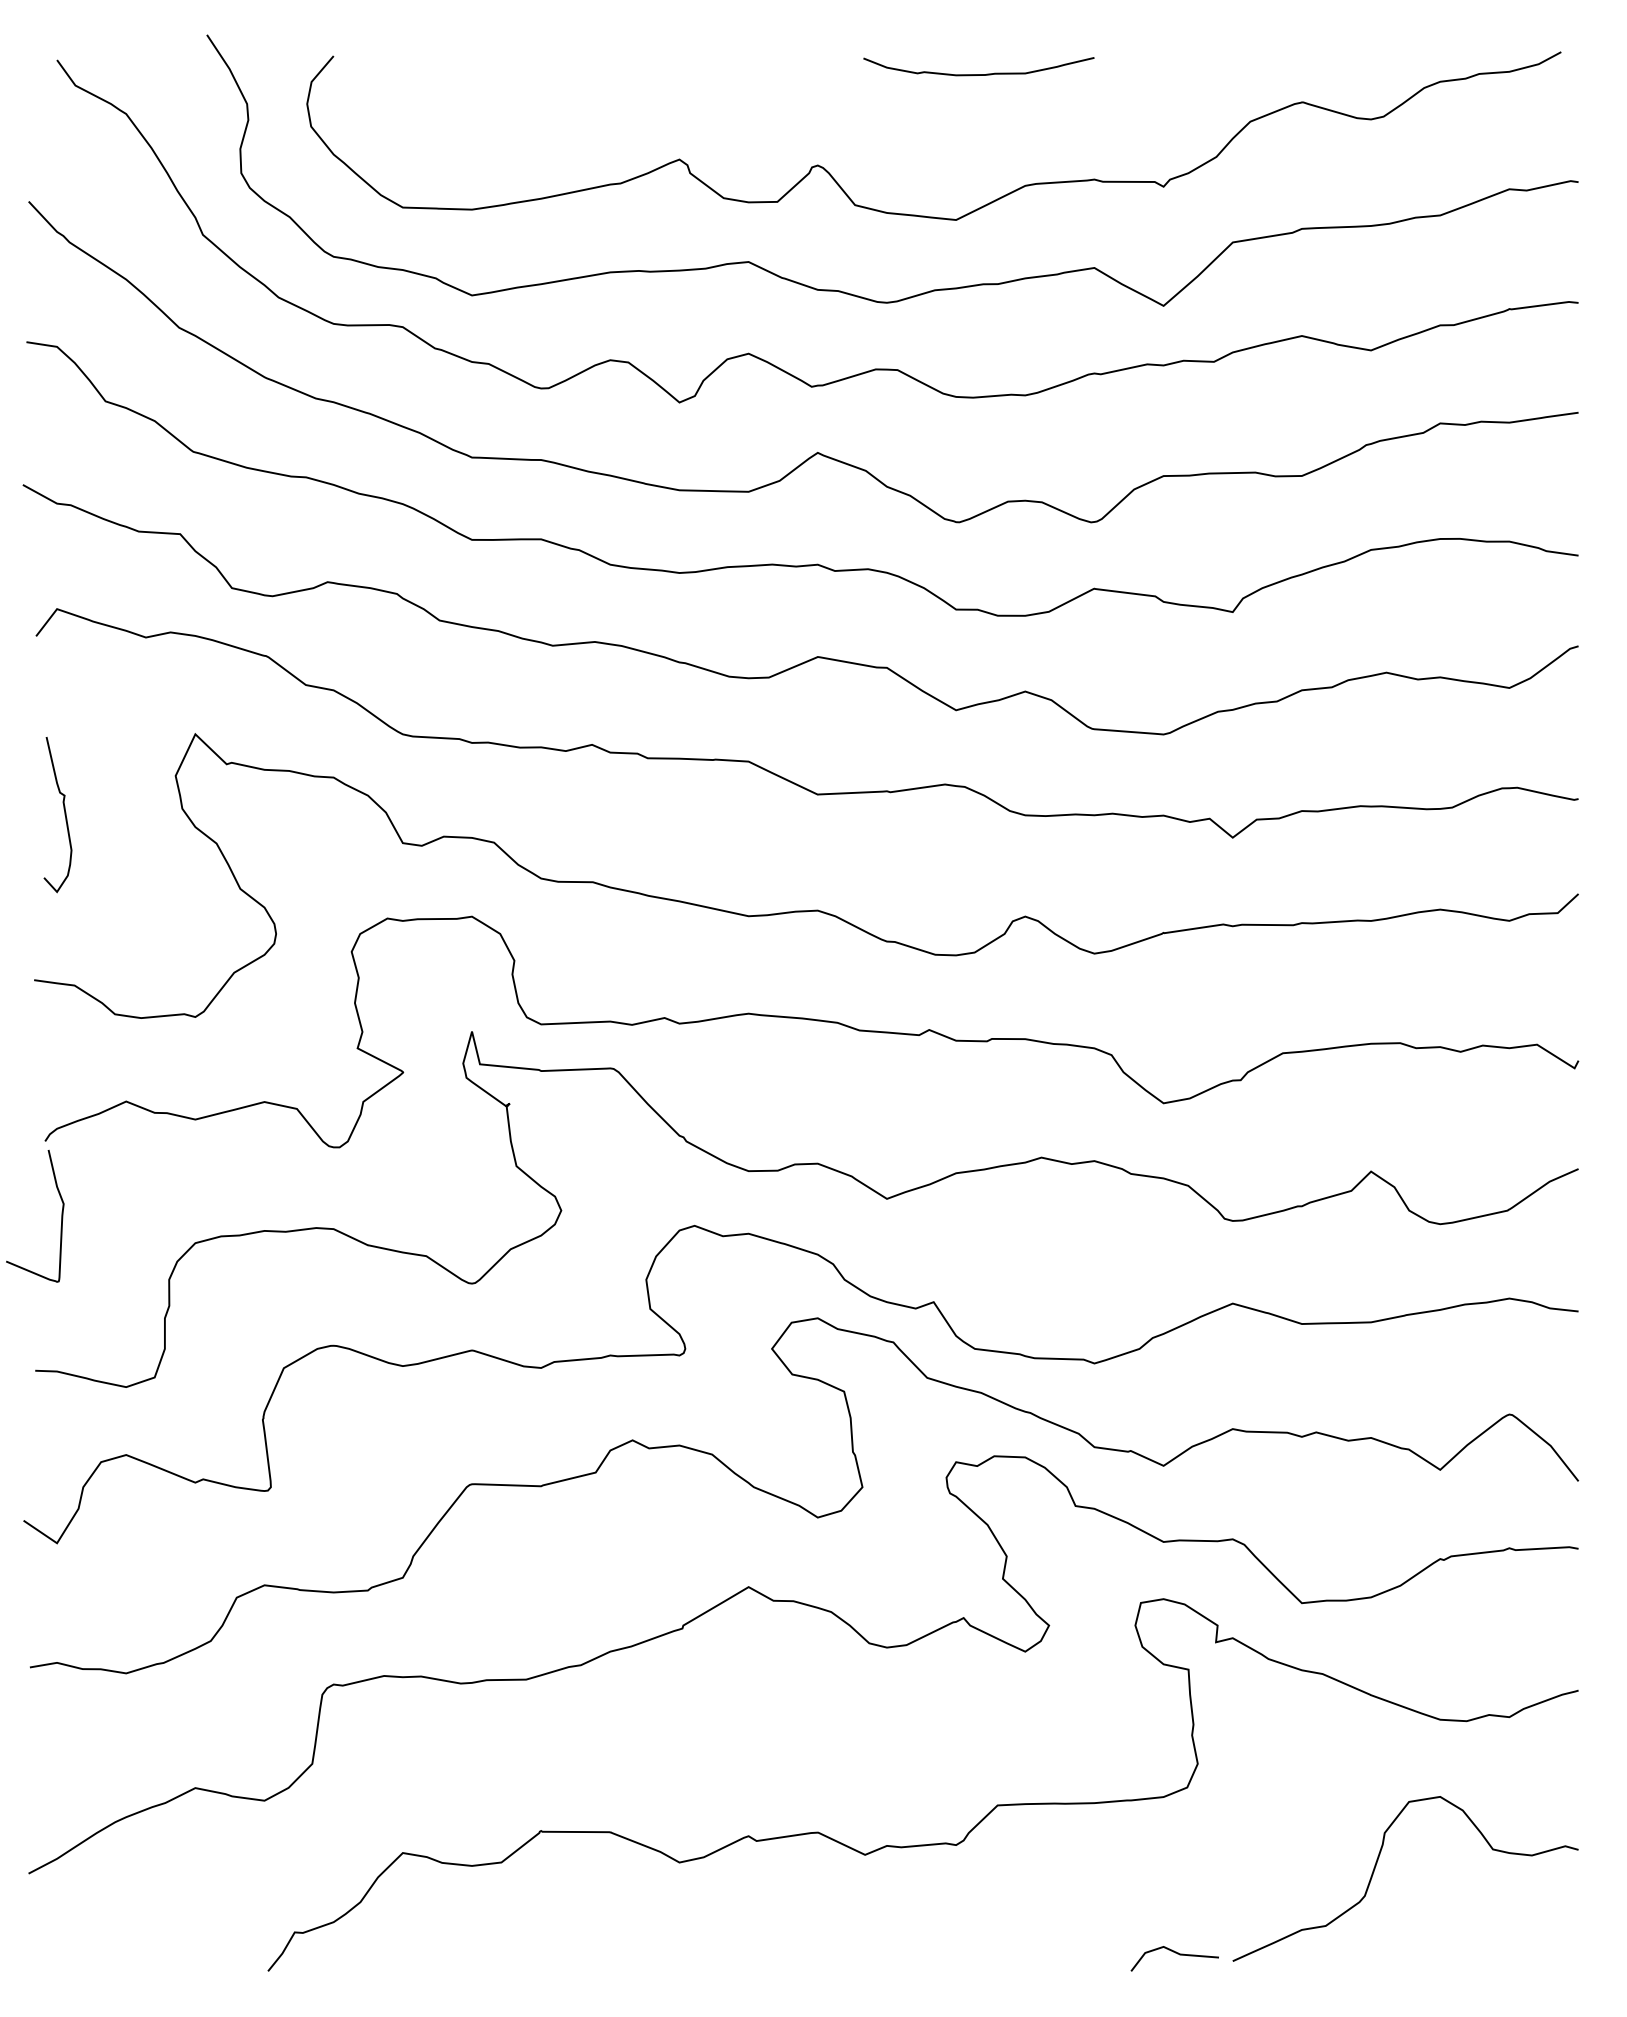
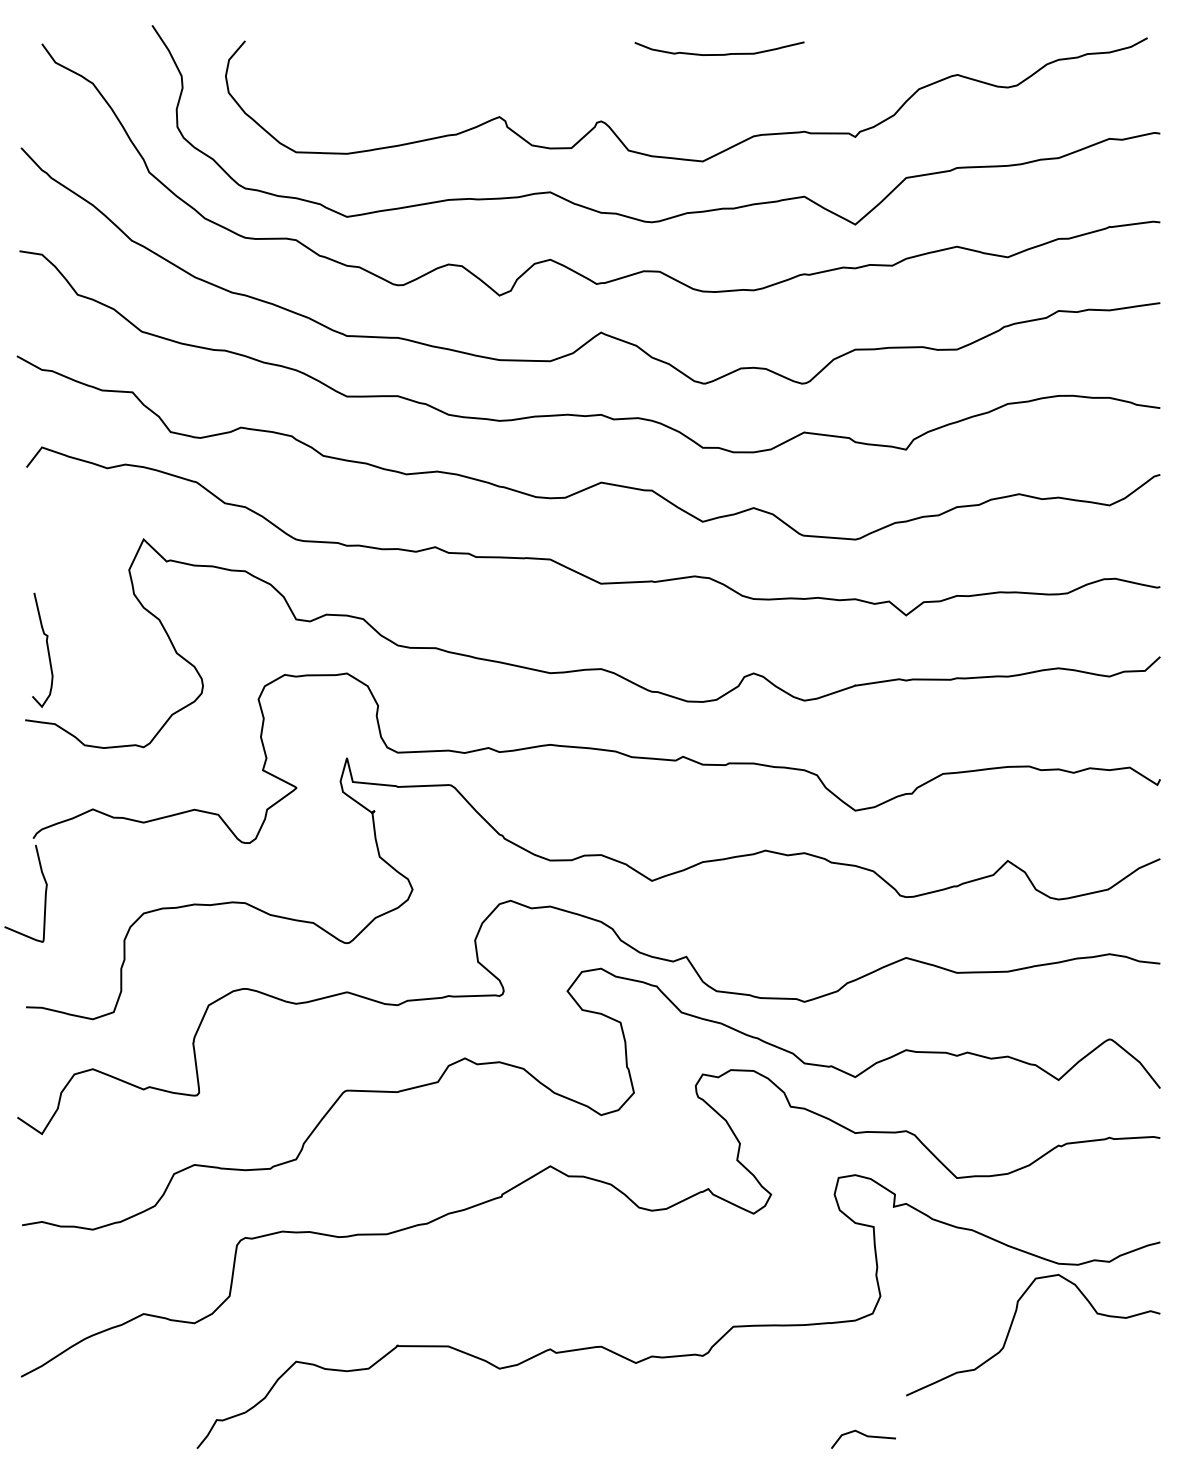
curve: (64, 815) -> (47, 650), moved
curve: (1375, 1869) -> (1011, 1328), moved

